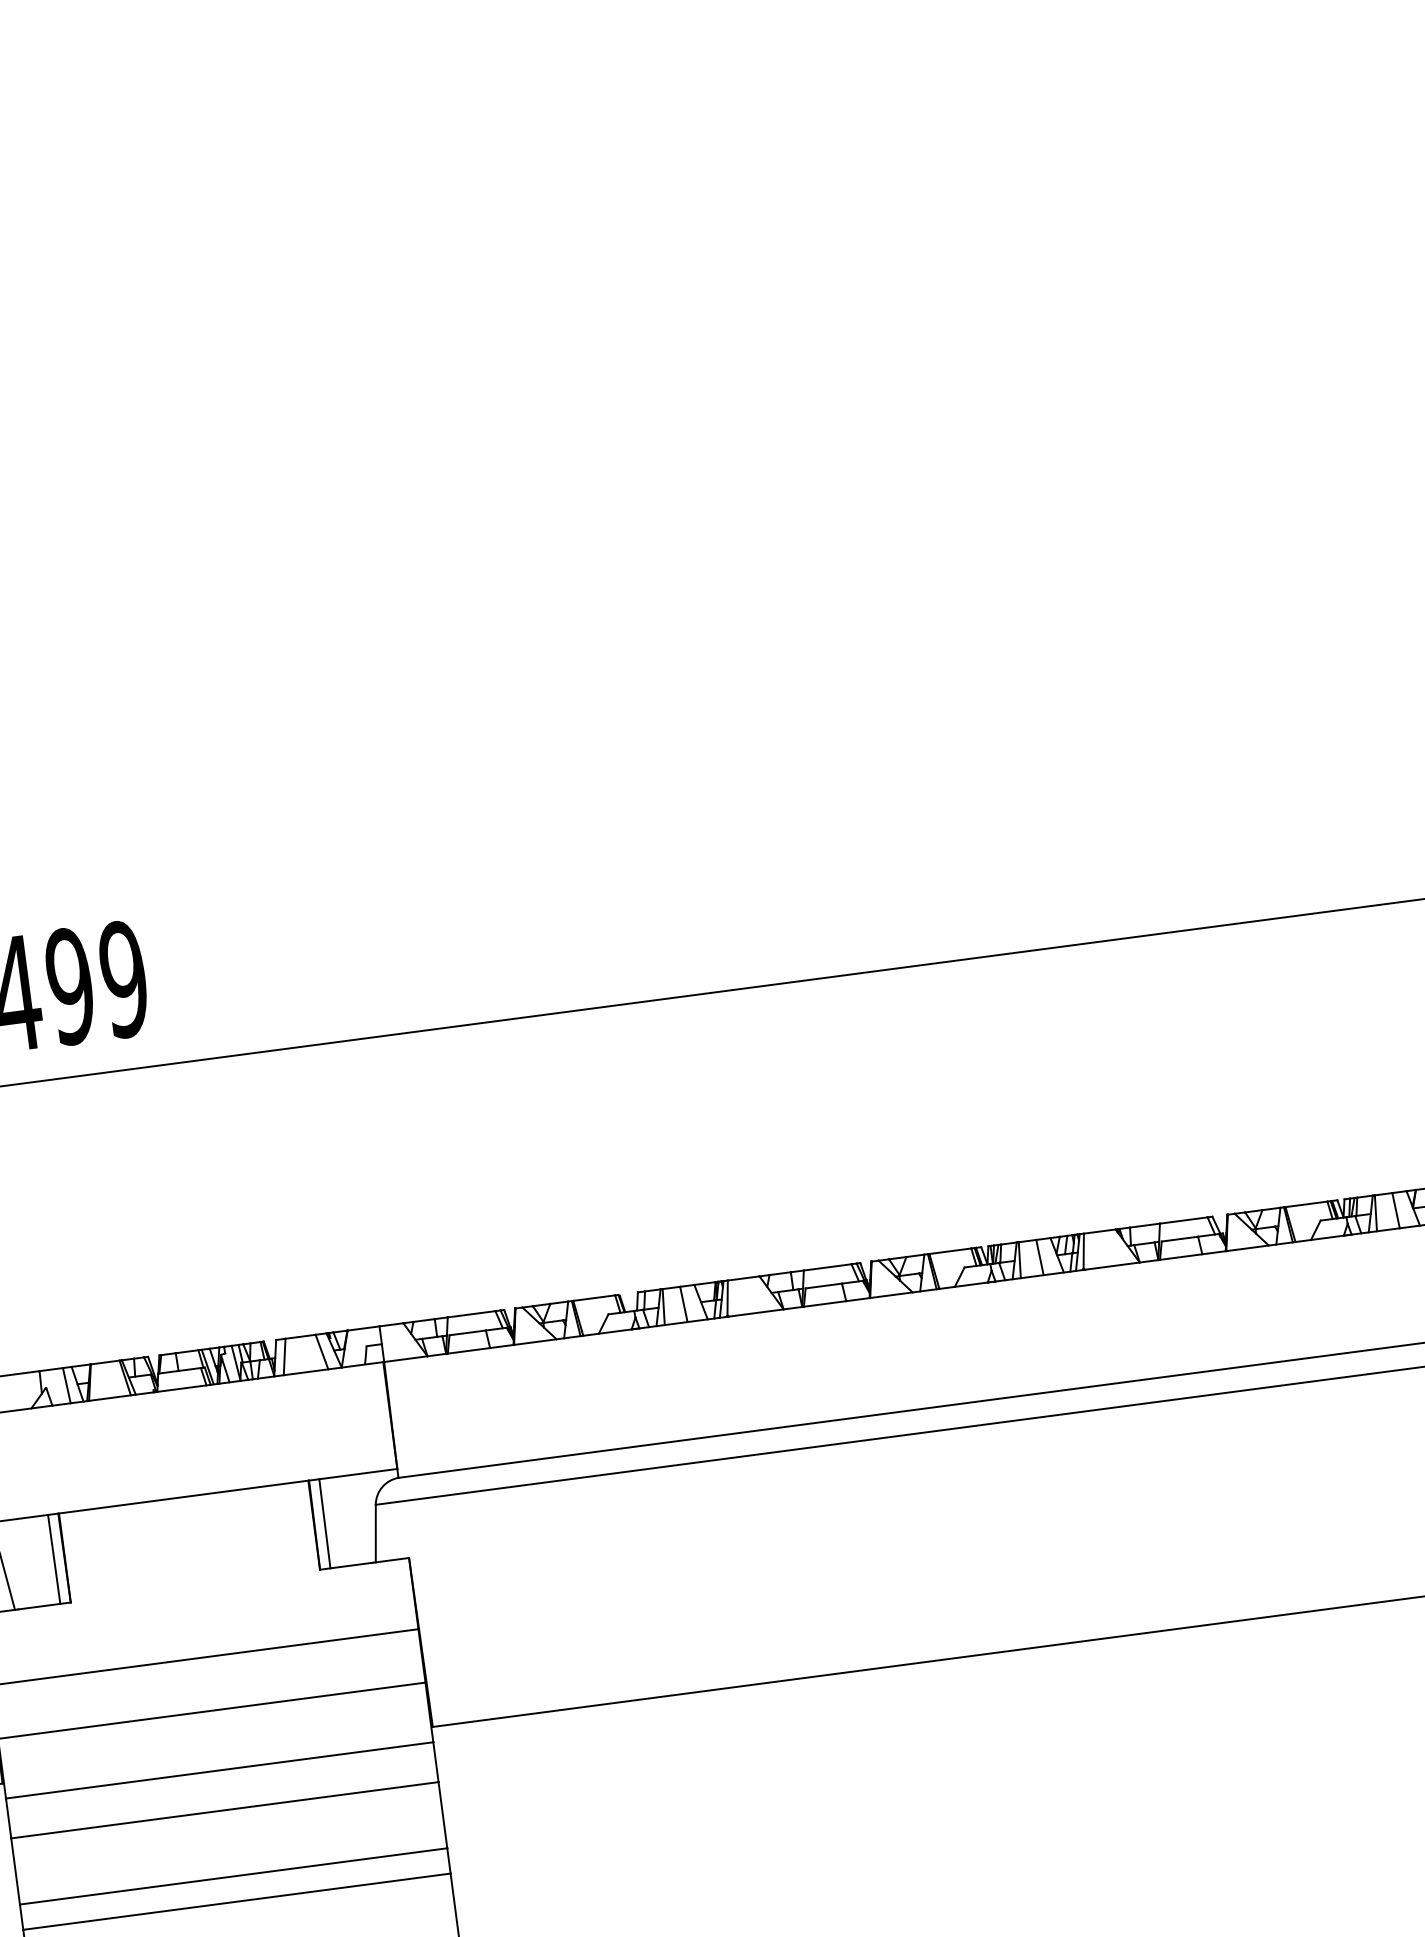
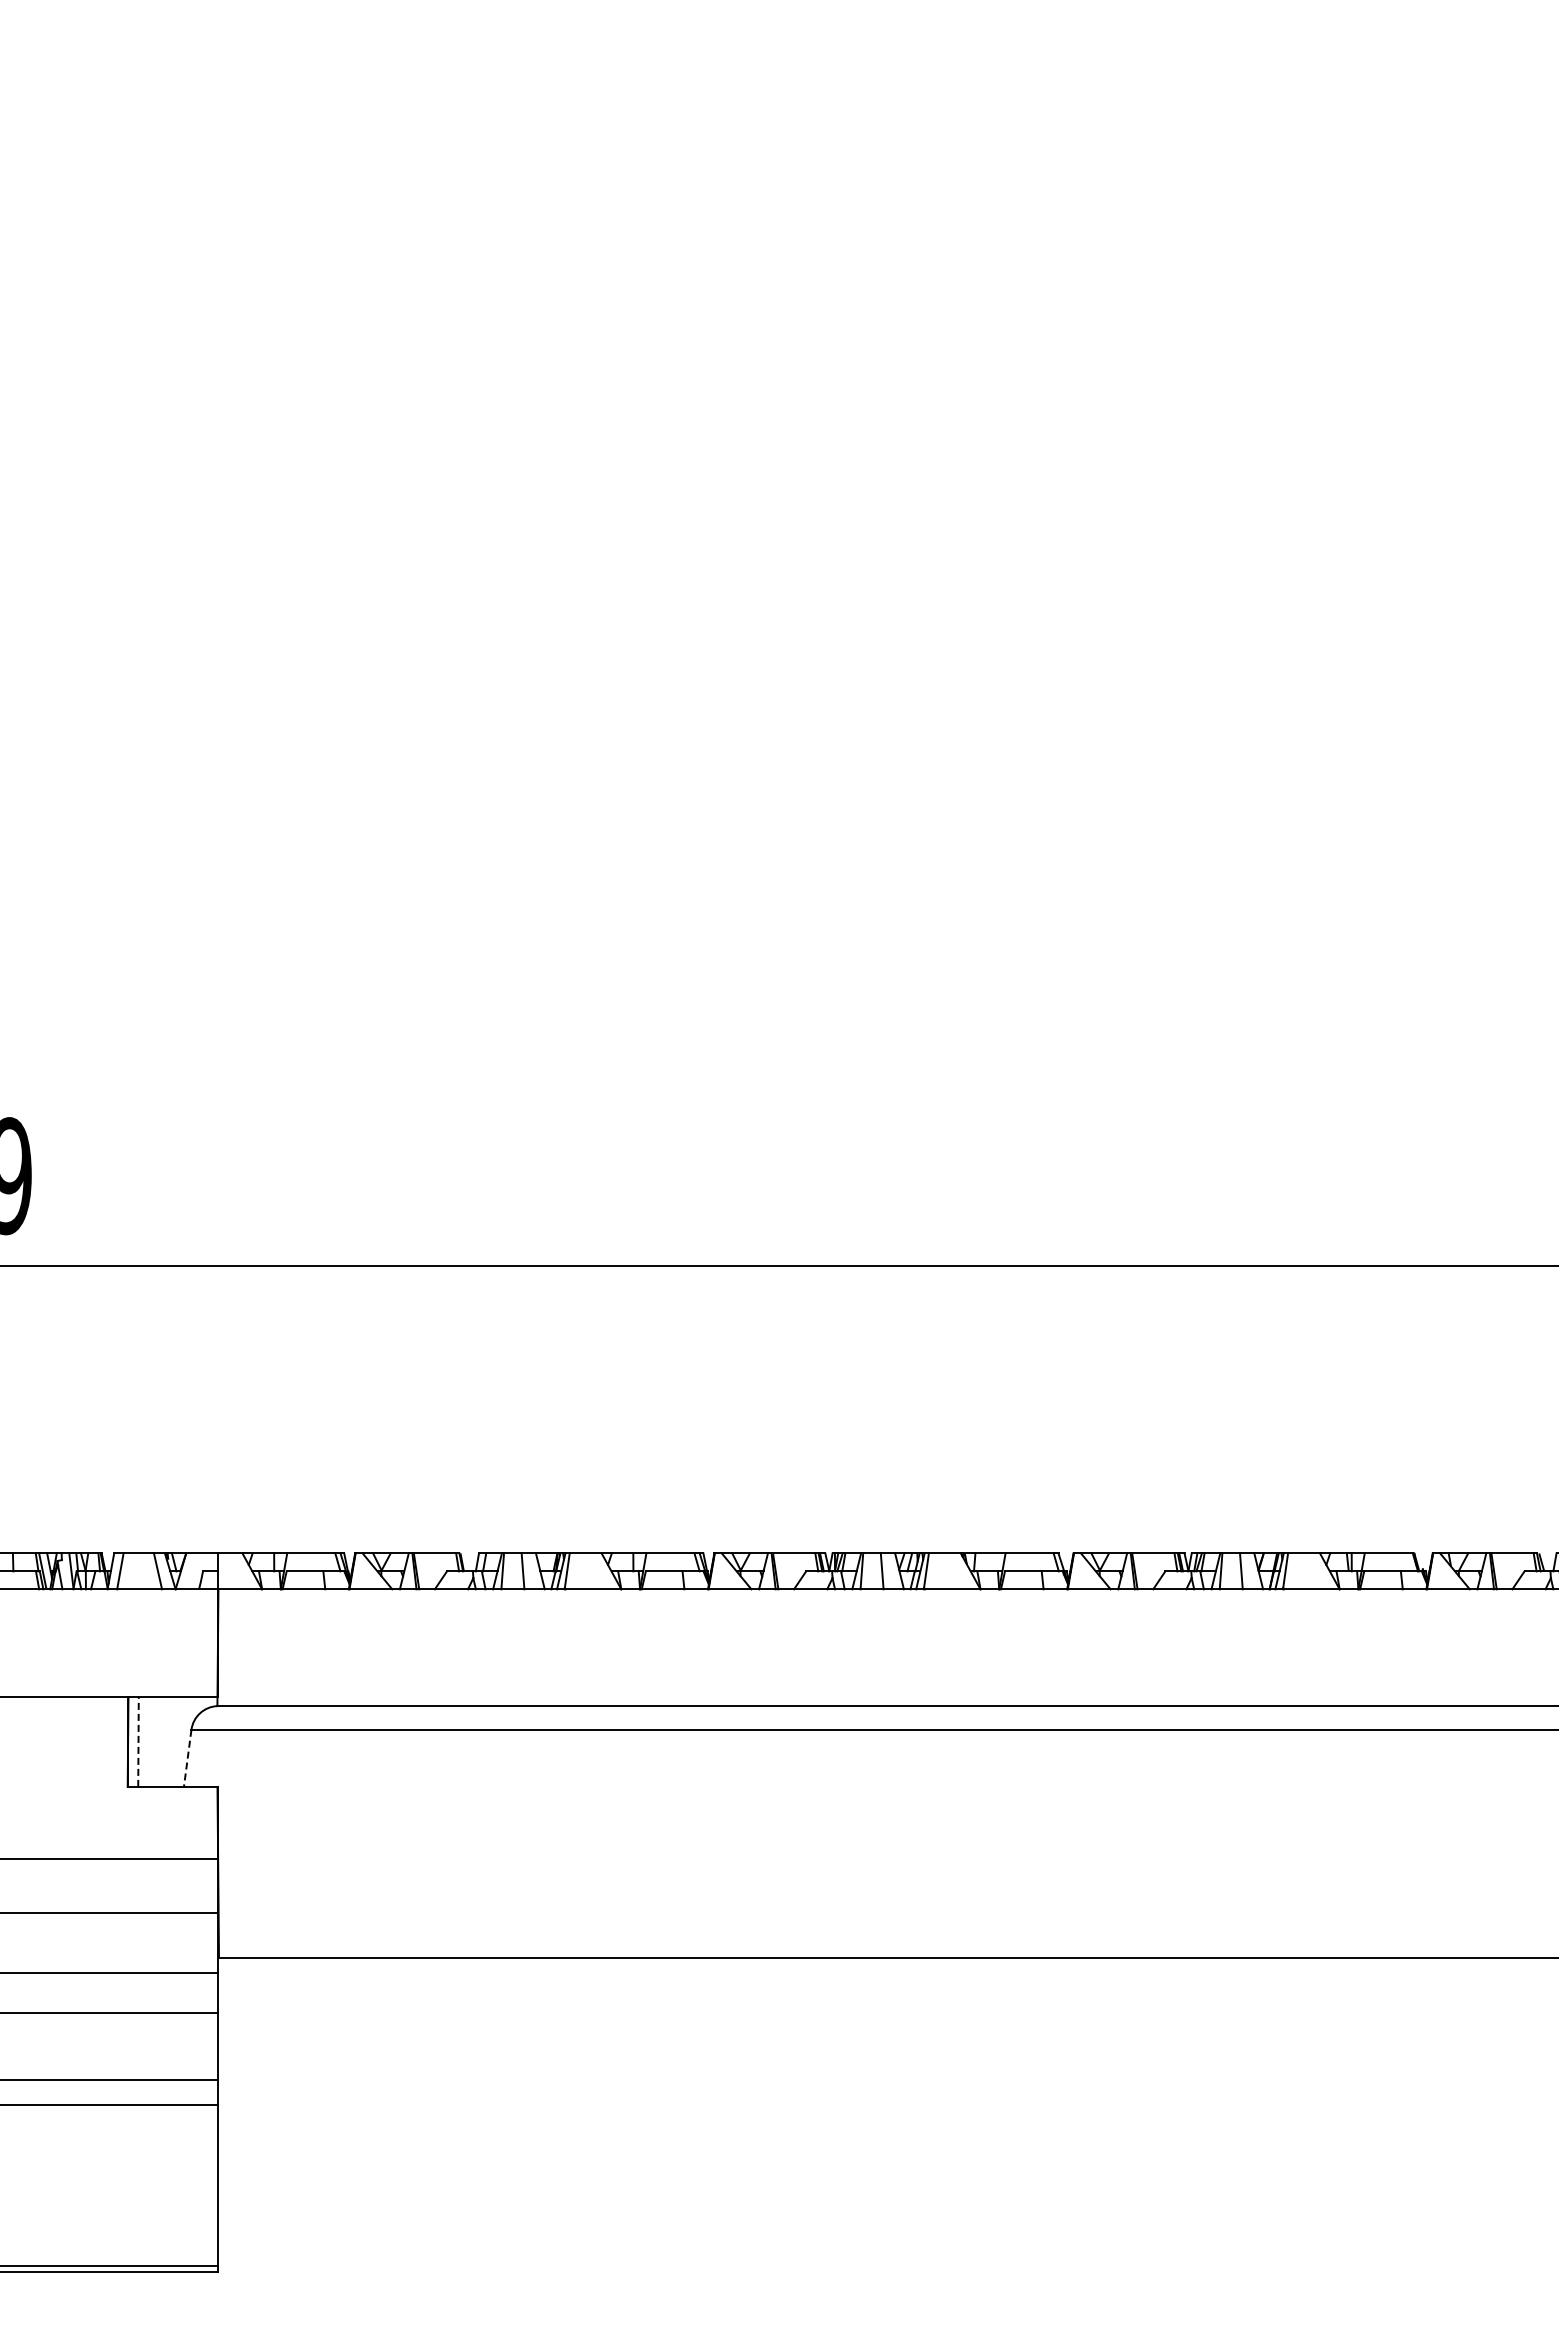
line: (324, 1524) -> (138, 1742), solid -> dashed
line: (375, 1533) -> (187, 1758), solid -> dashed

